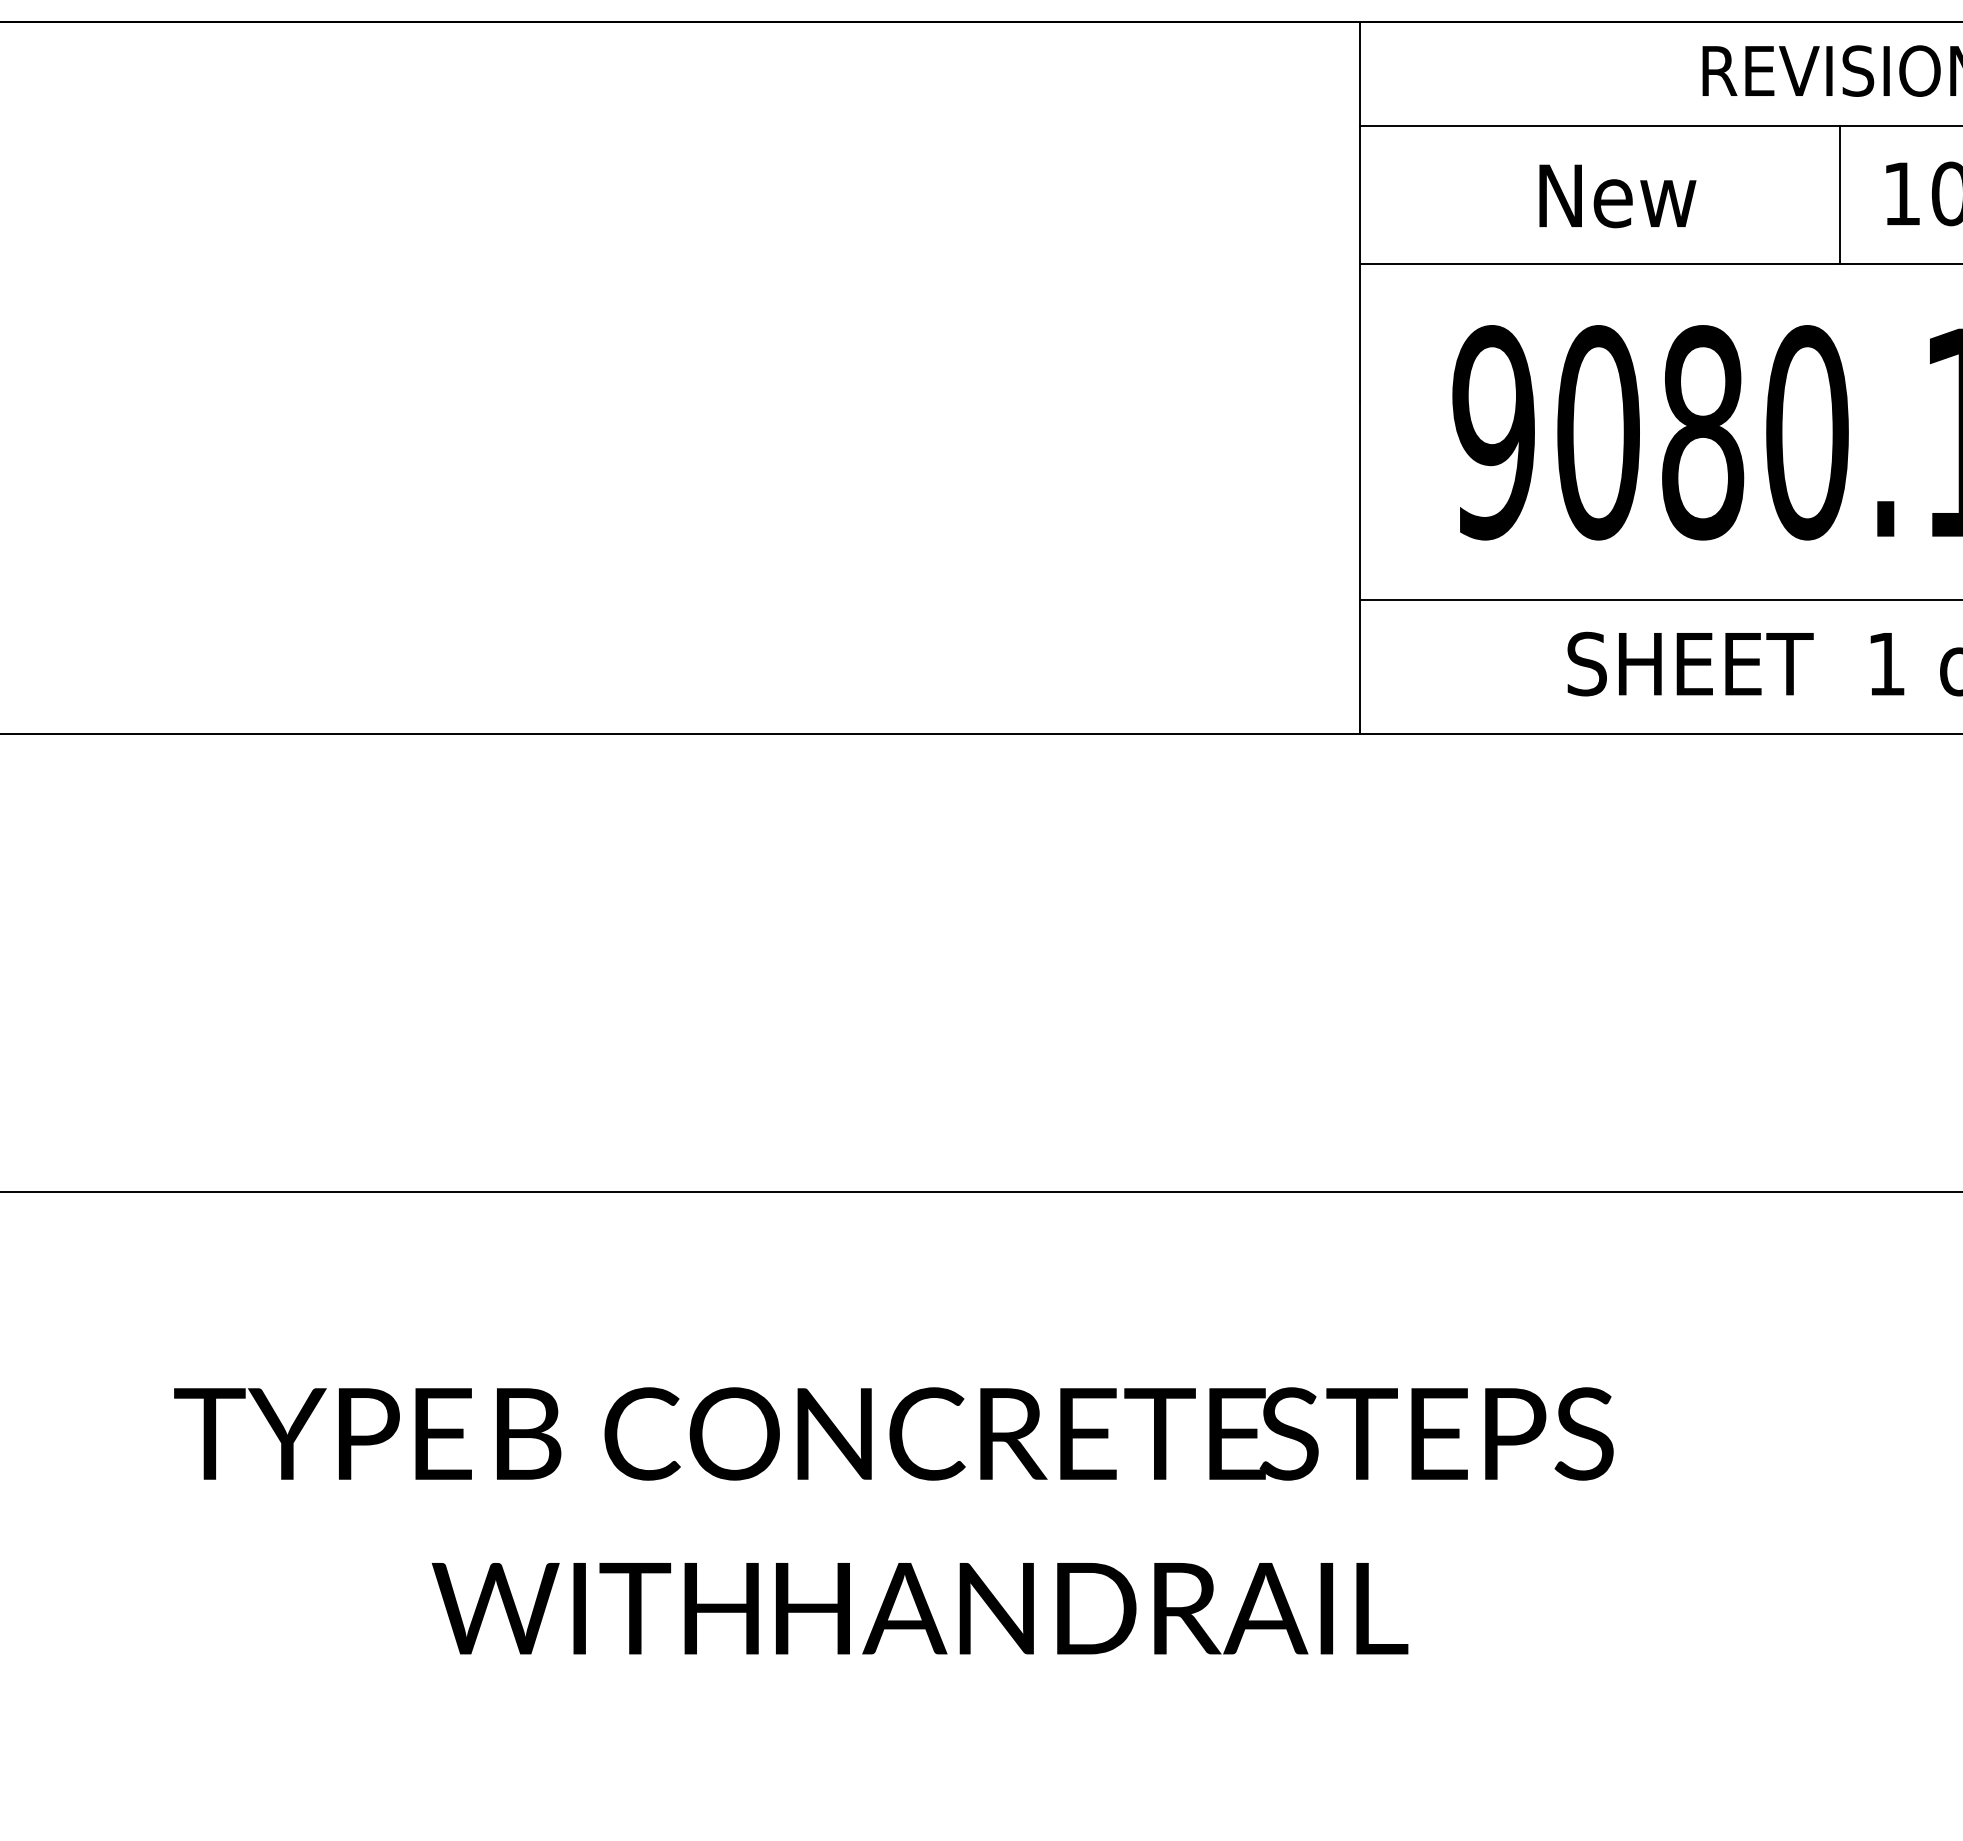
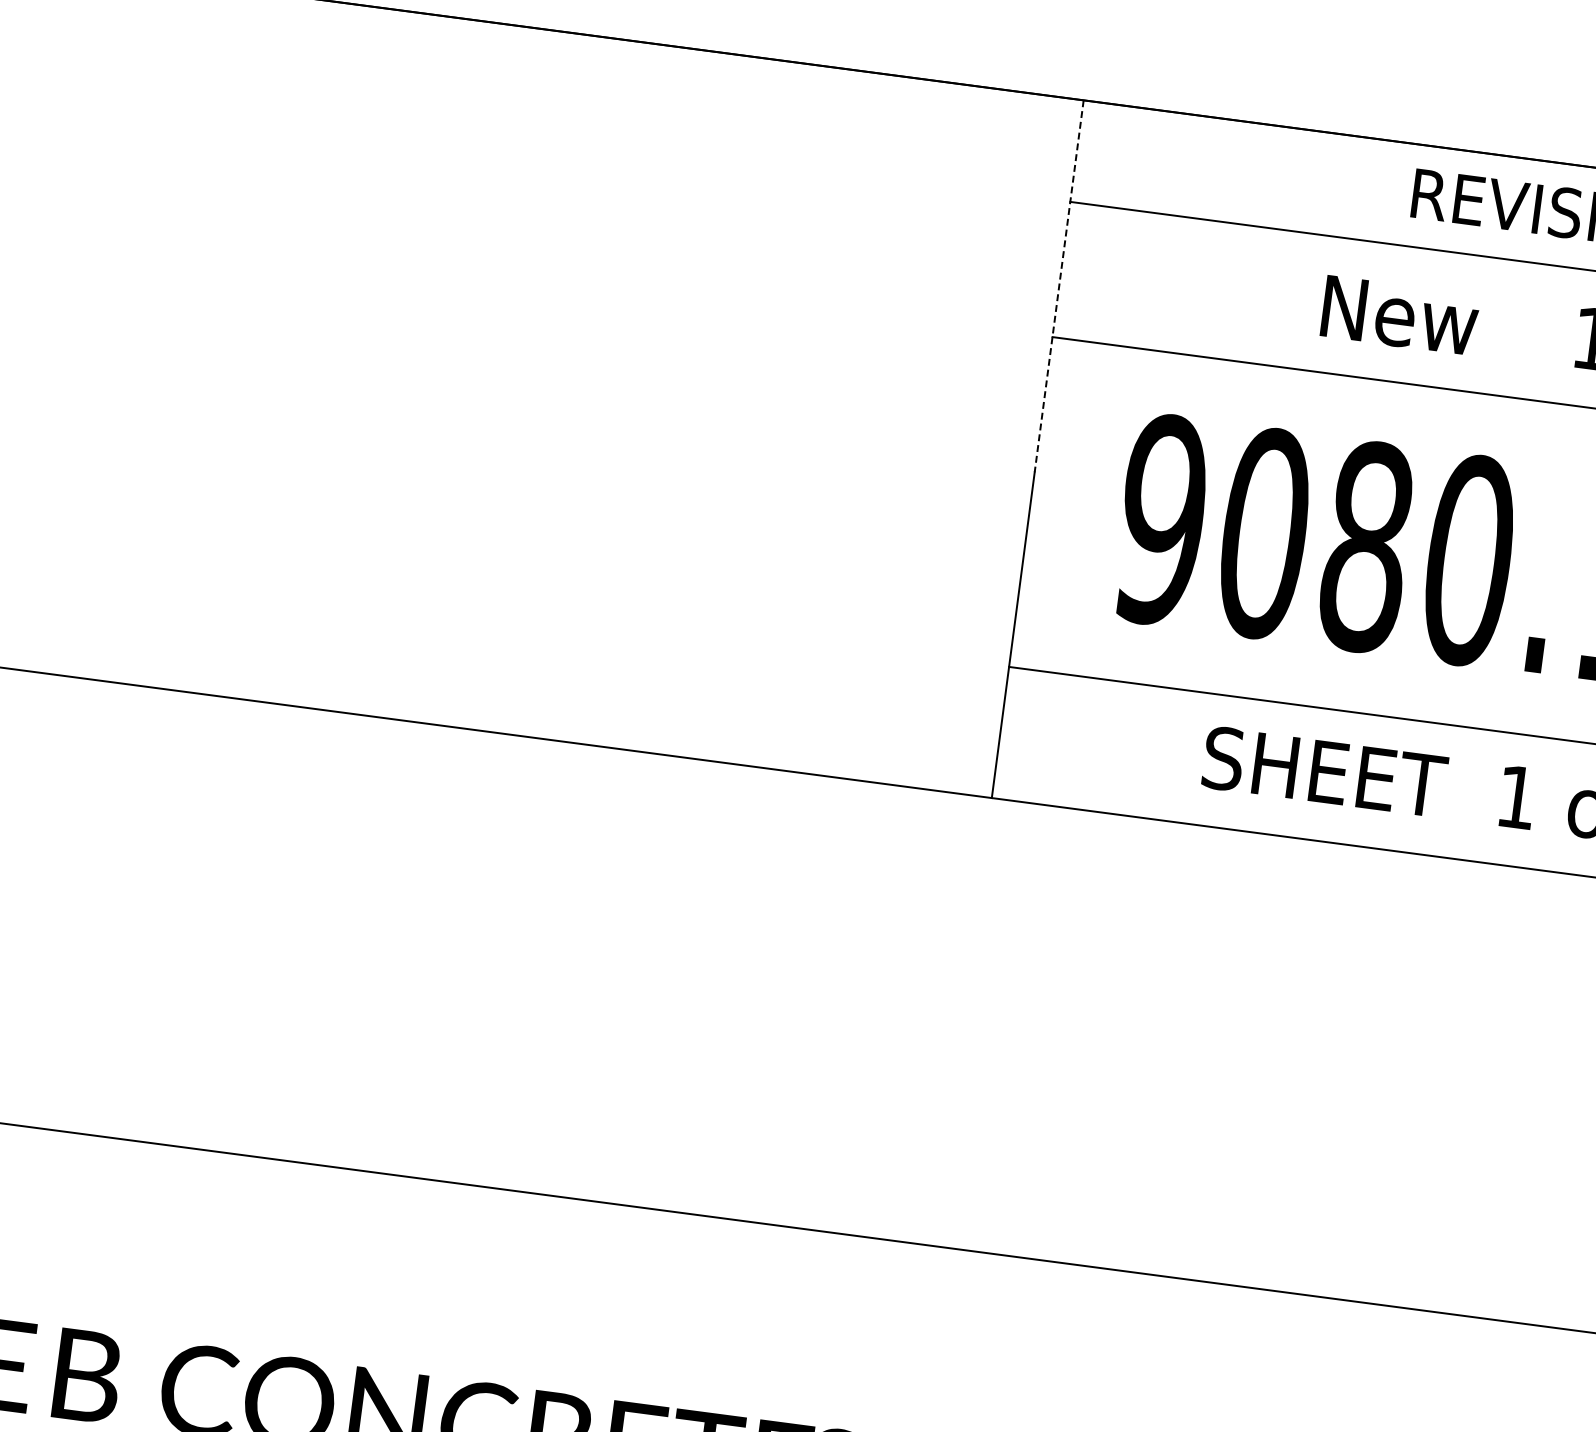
line: (1839, 194) -> (1531, 331), removed
text: (1617, 196) -> (1399, 315), moved
line: (1359, 211) -> (1059, 286), solid -> dashed

